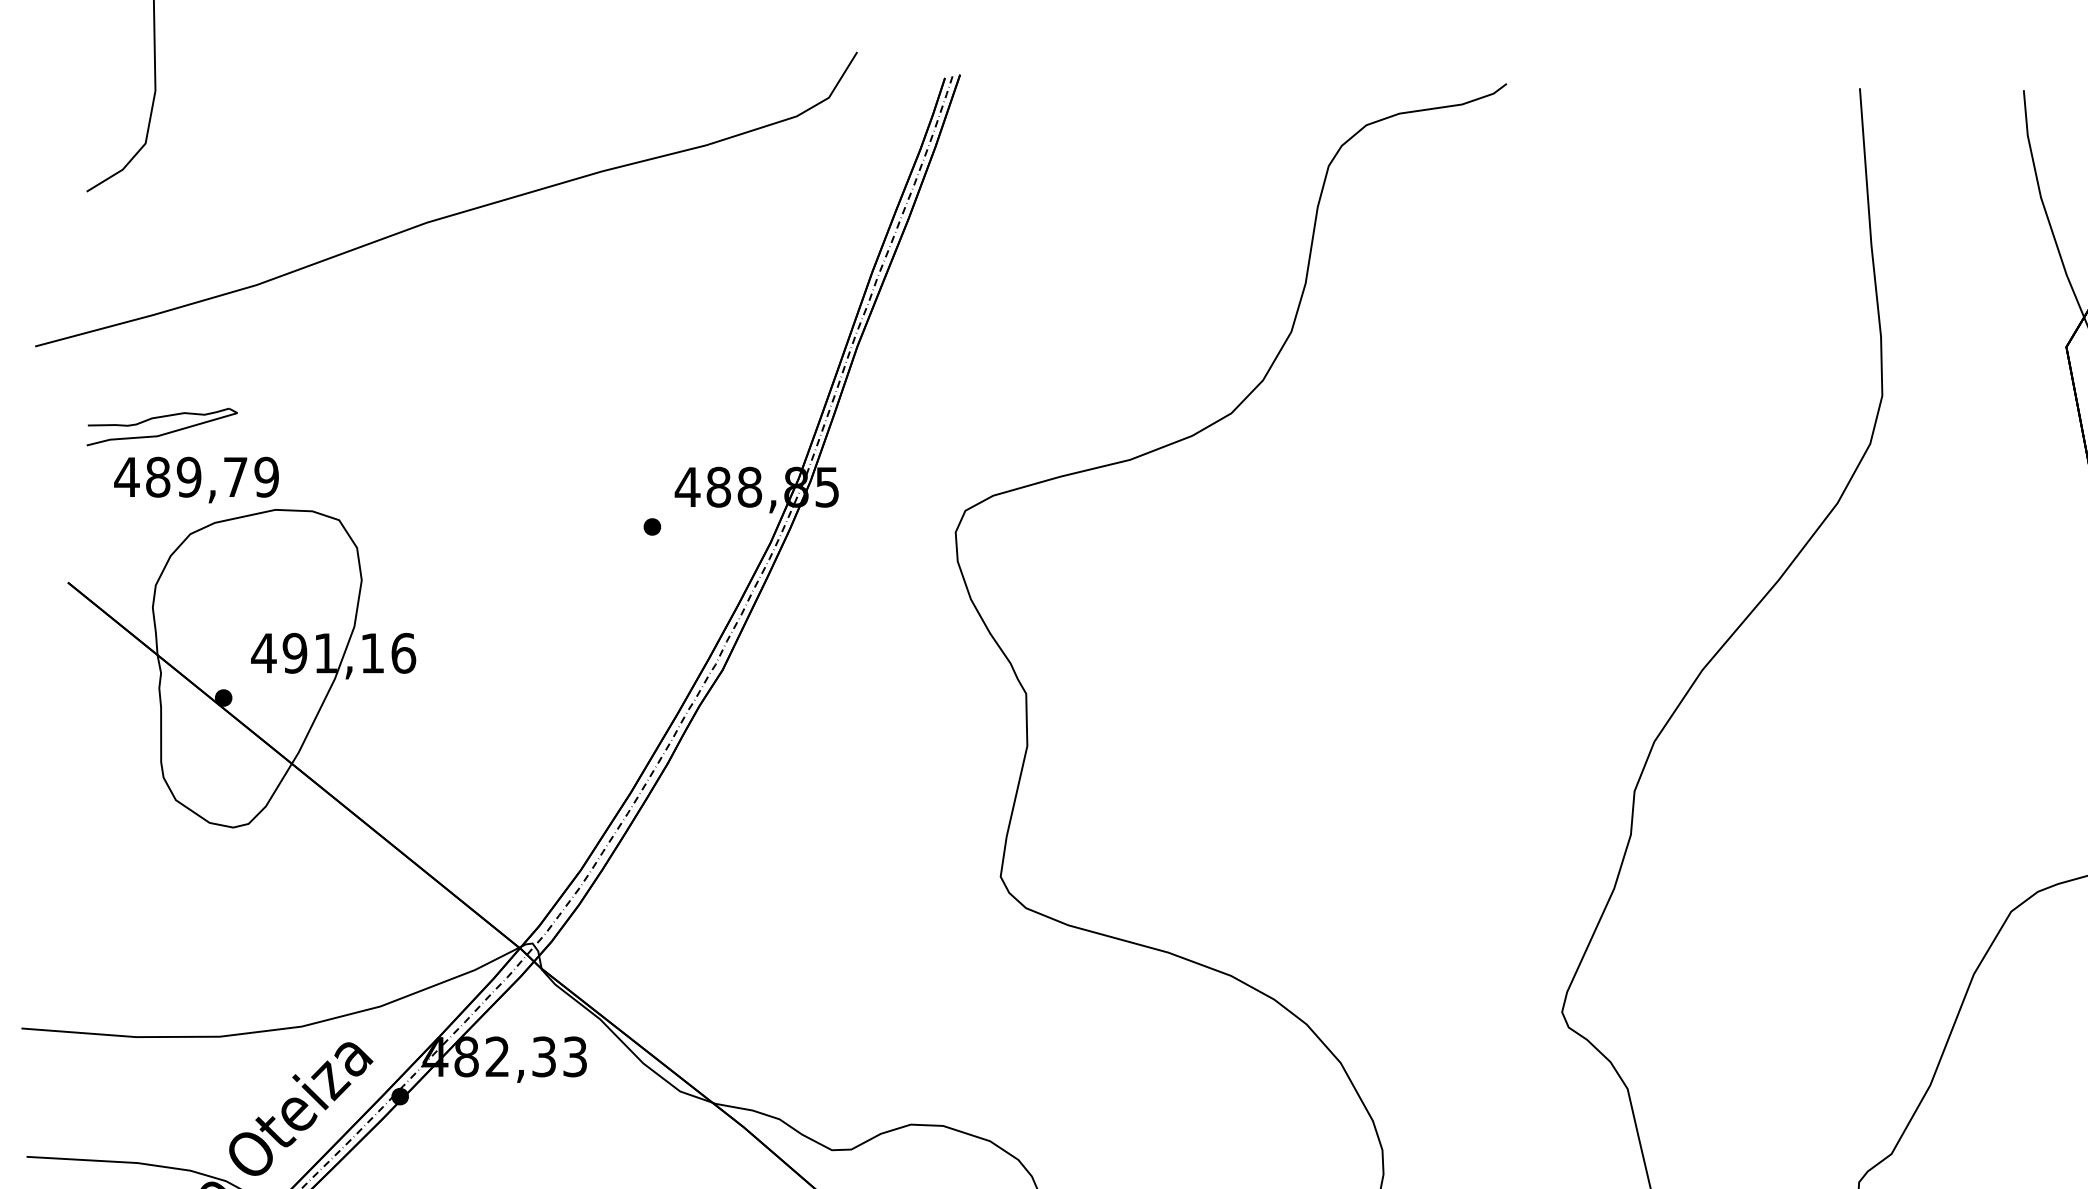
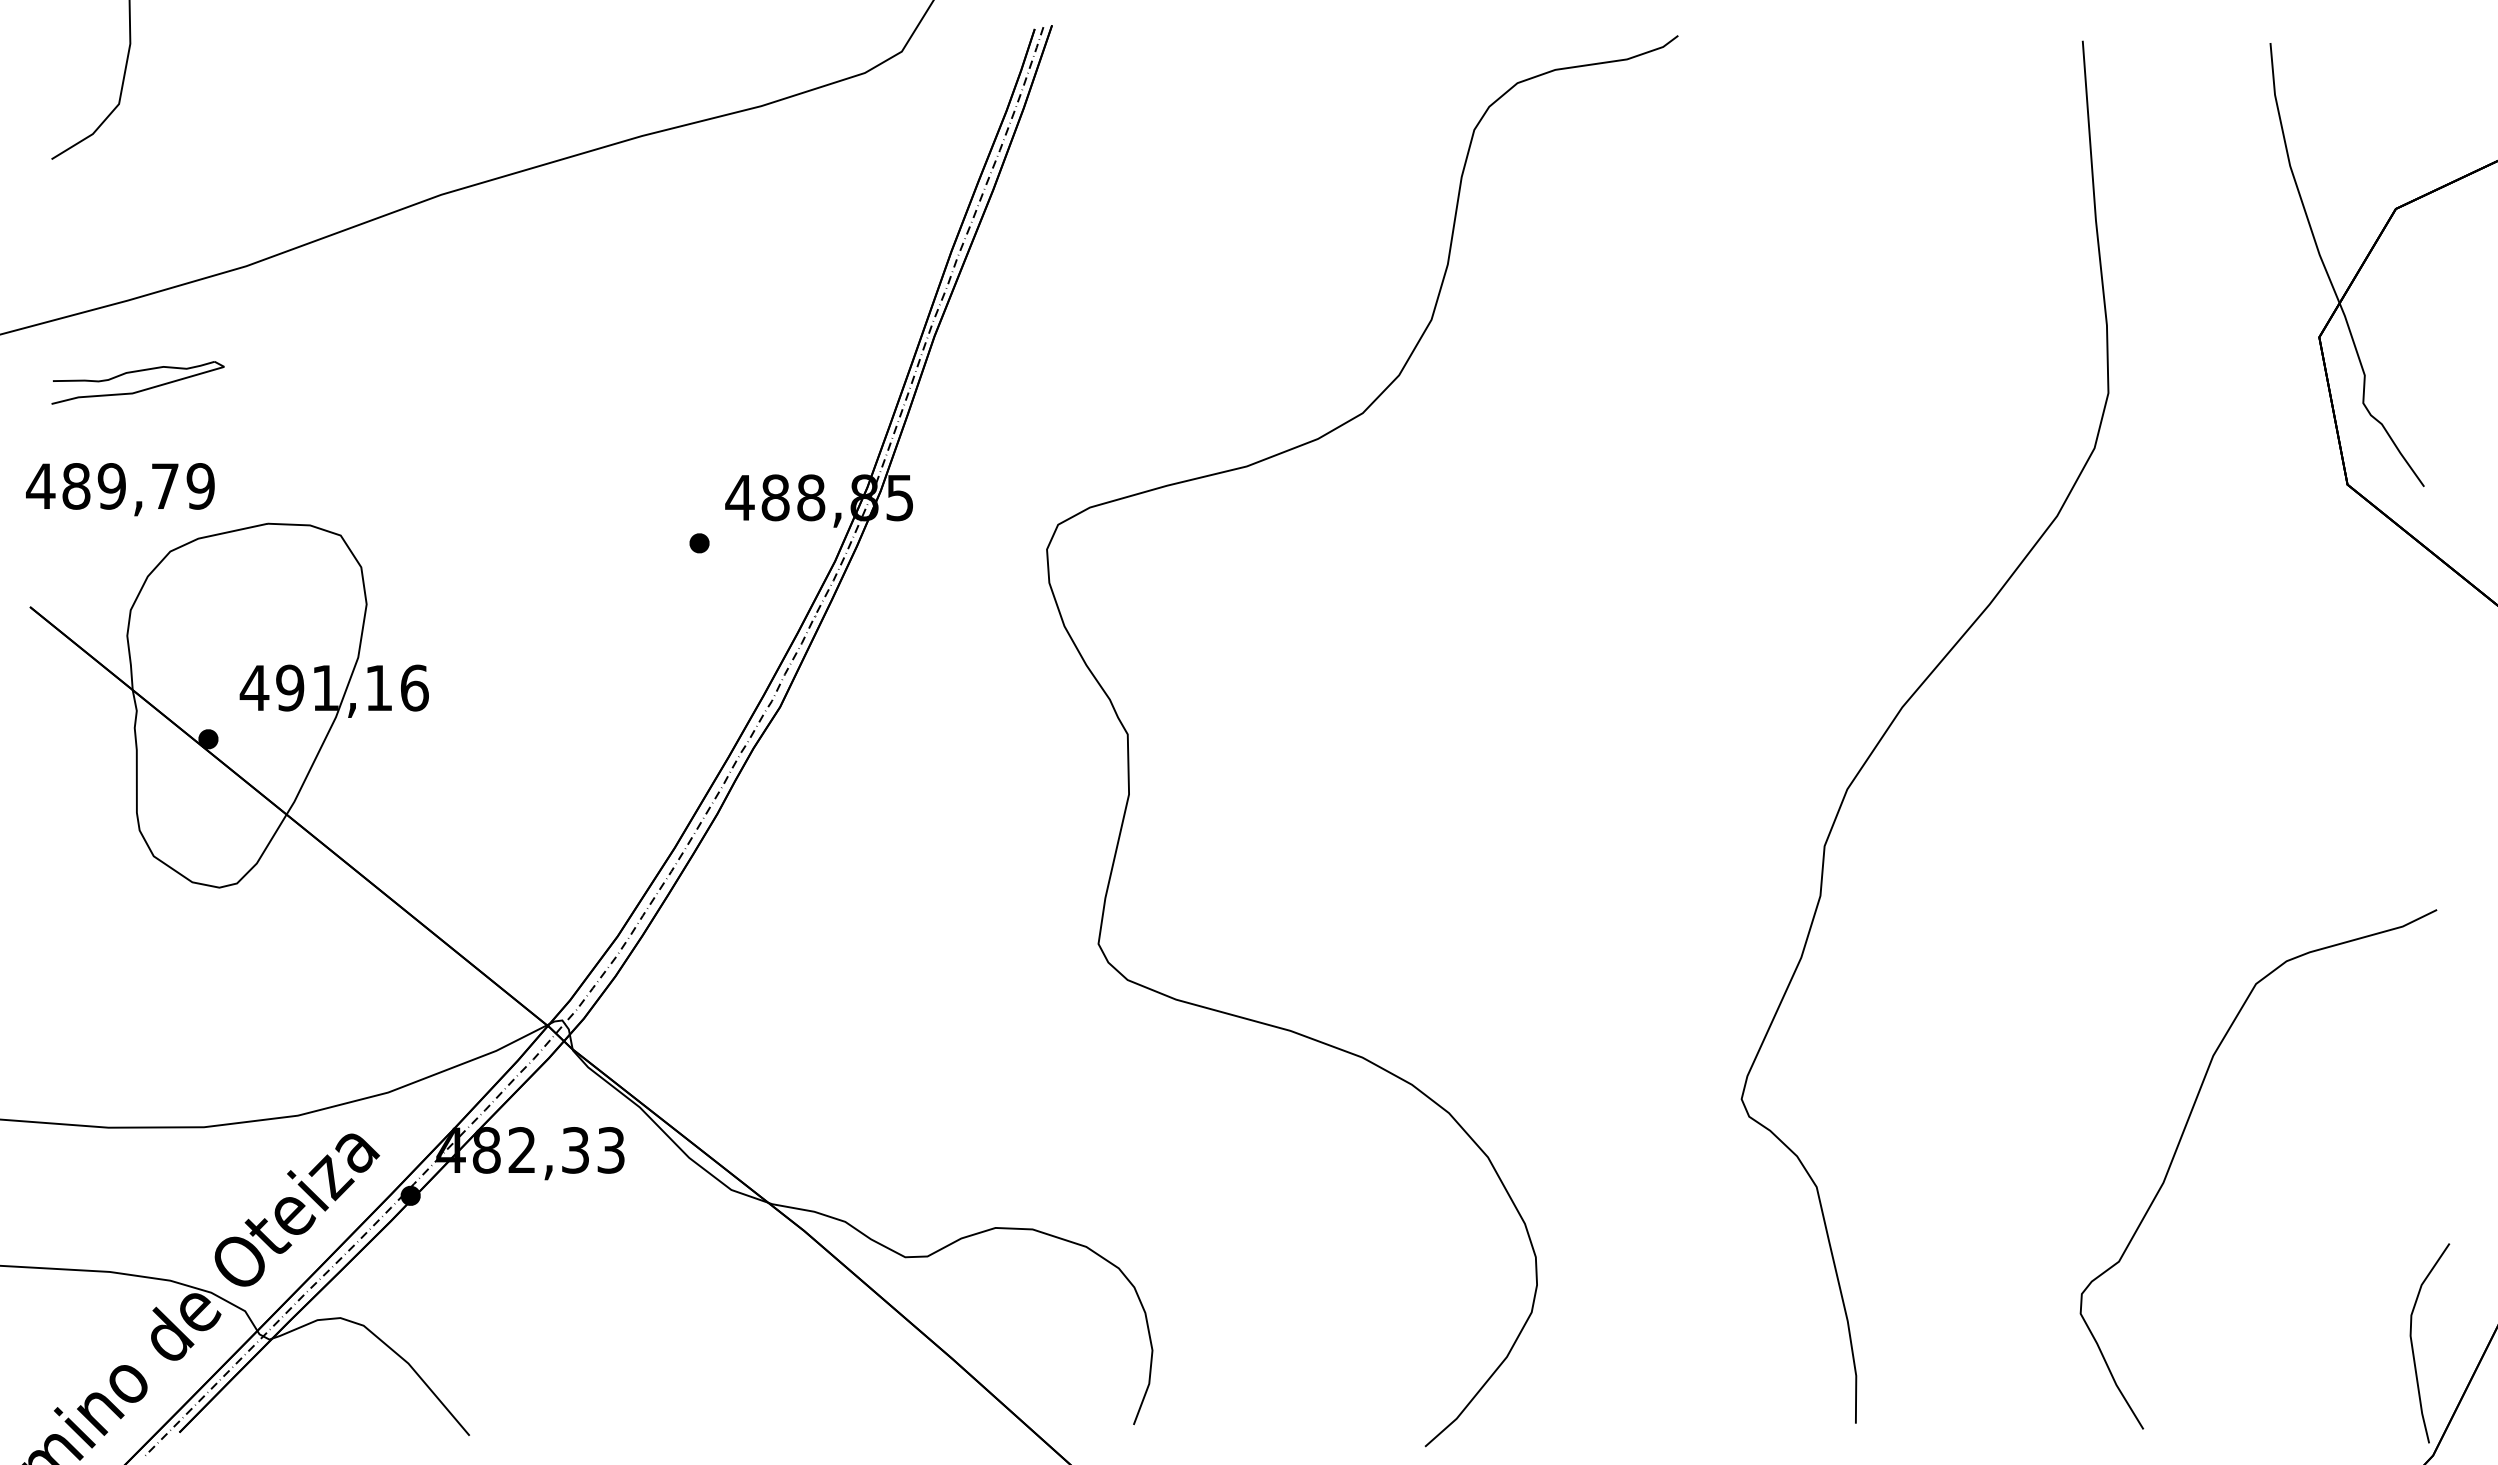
part: (165, 432) -> (141, 389), moved
text: (196, 479) -> (120, 489), moved

